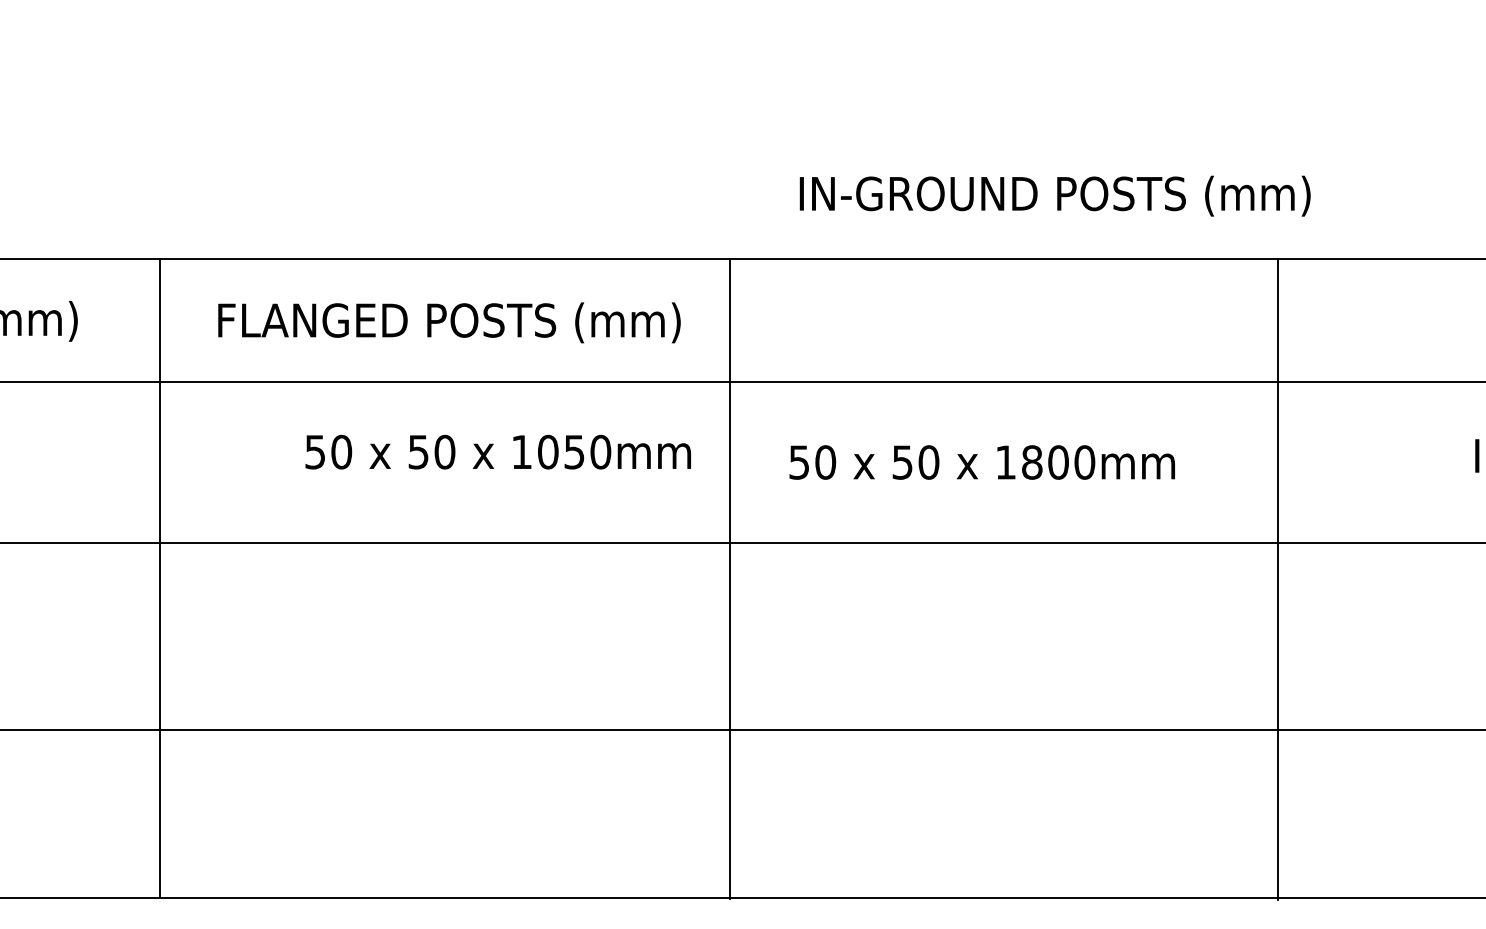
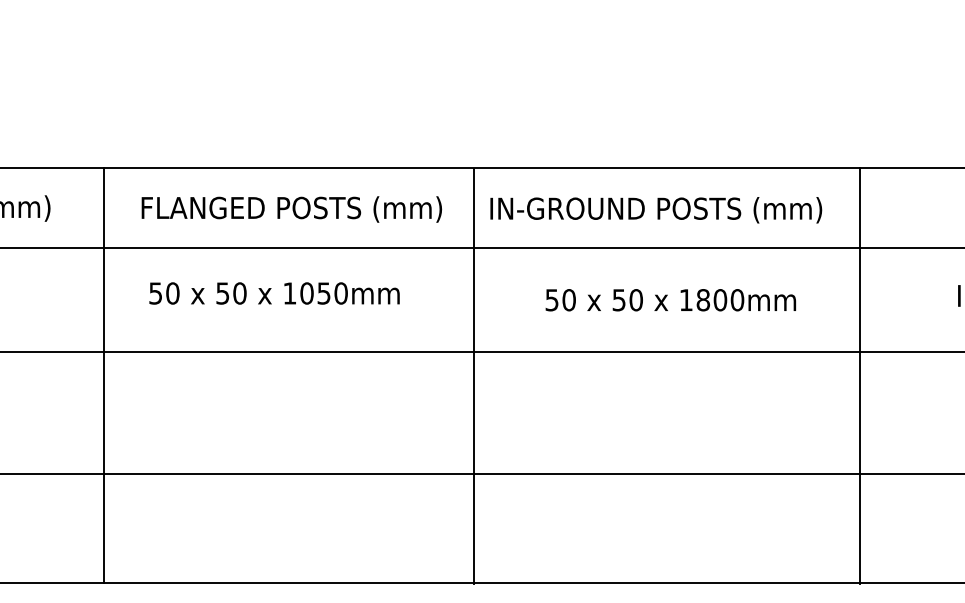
text: (1055, 196) -> (656, 210), moved
text: (498, 452) -> (274, 293), moved
text: (981, 462) -> (670, 300), moved
line: (1278, 579) -> (860, 376), moved

